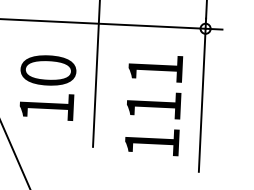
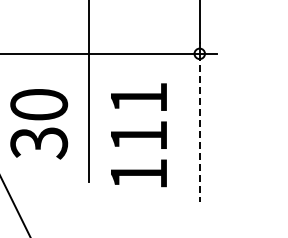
line: (201, 100) -> (199, 128), solid -> dashed
text: (153, 105) -> (138, 135), moved
text: (47, 107) -> (39, 143), 10 -> 30

